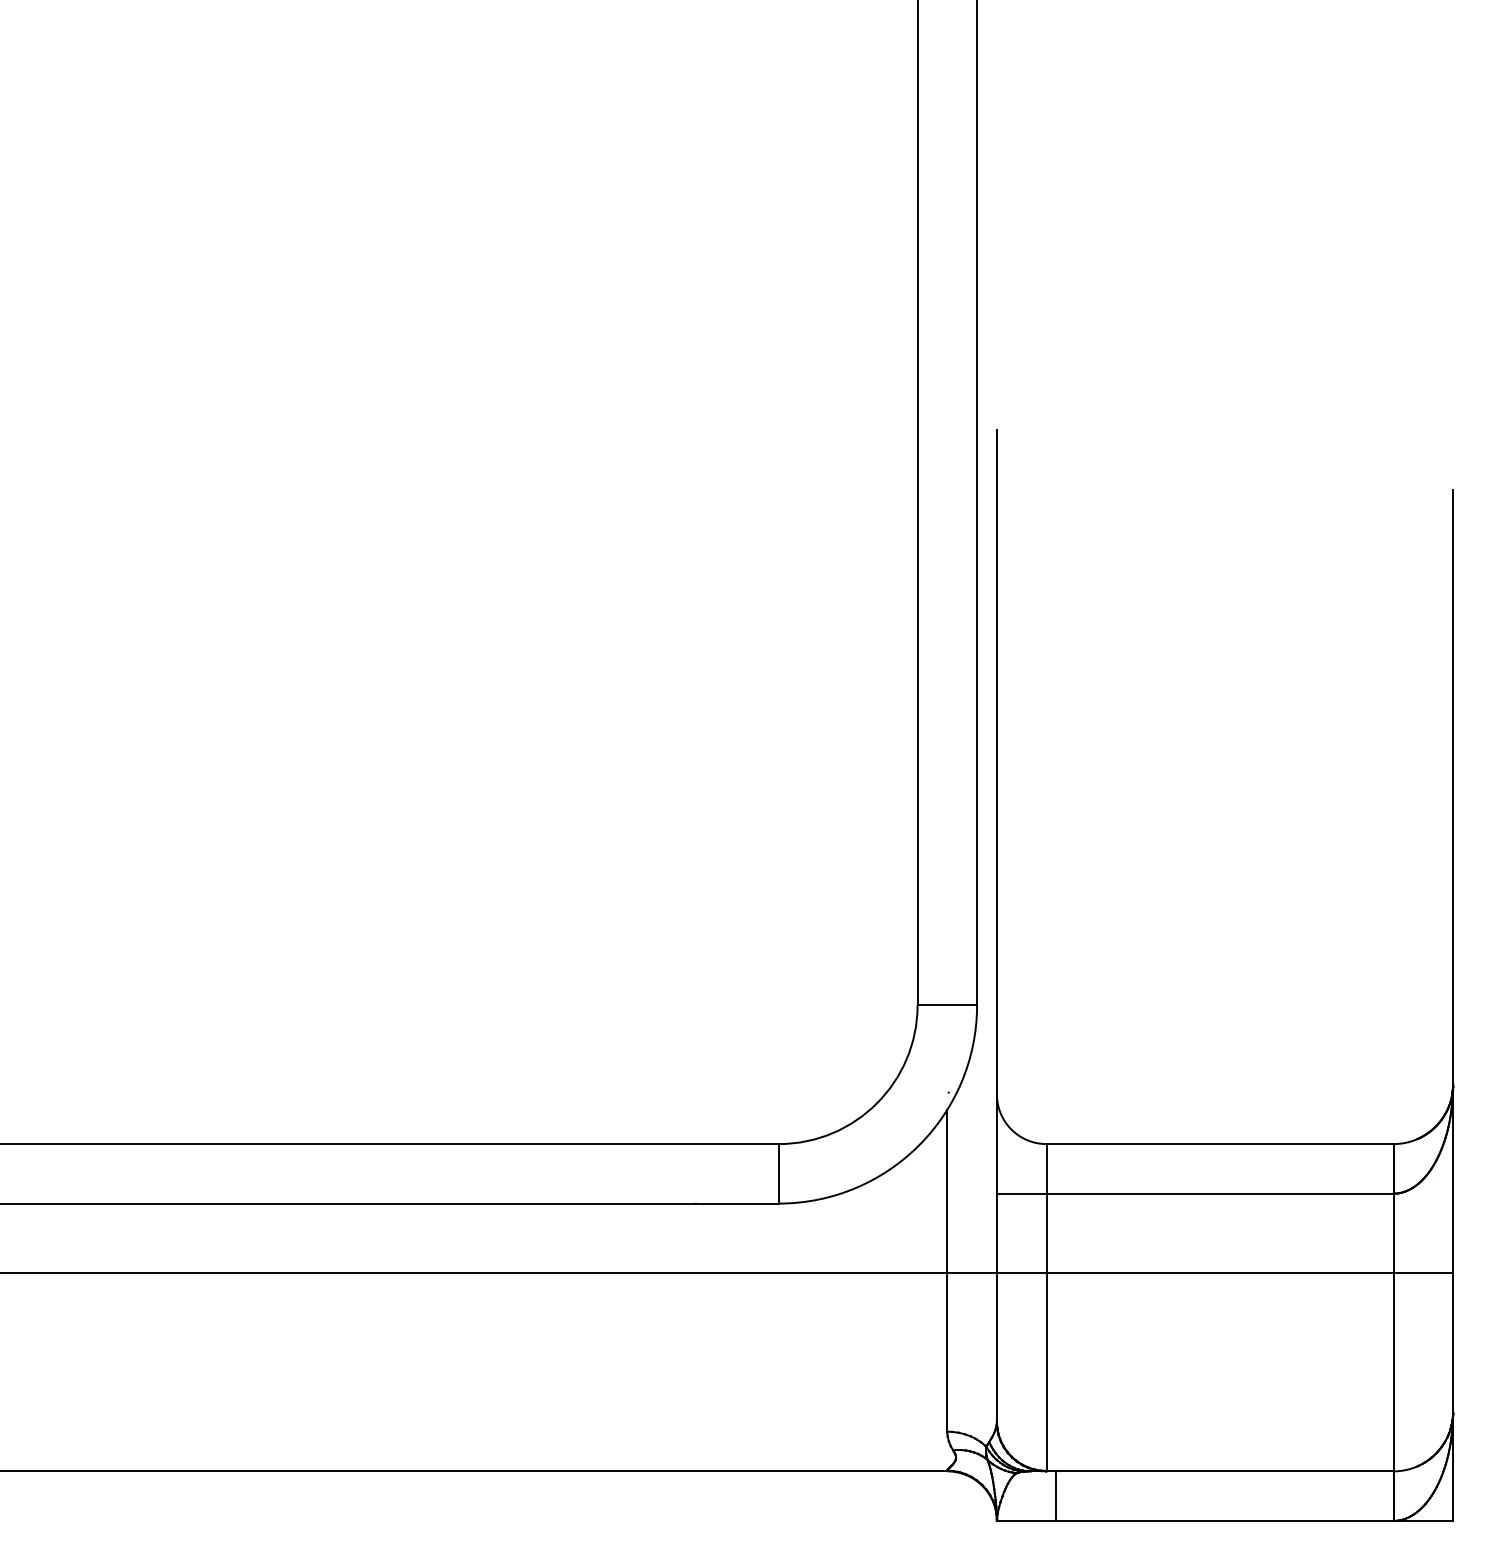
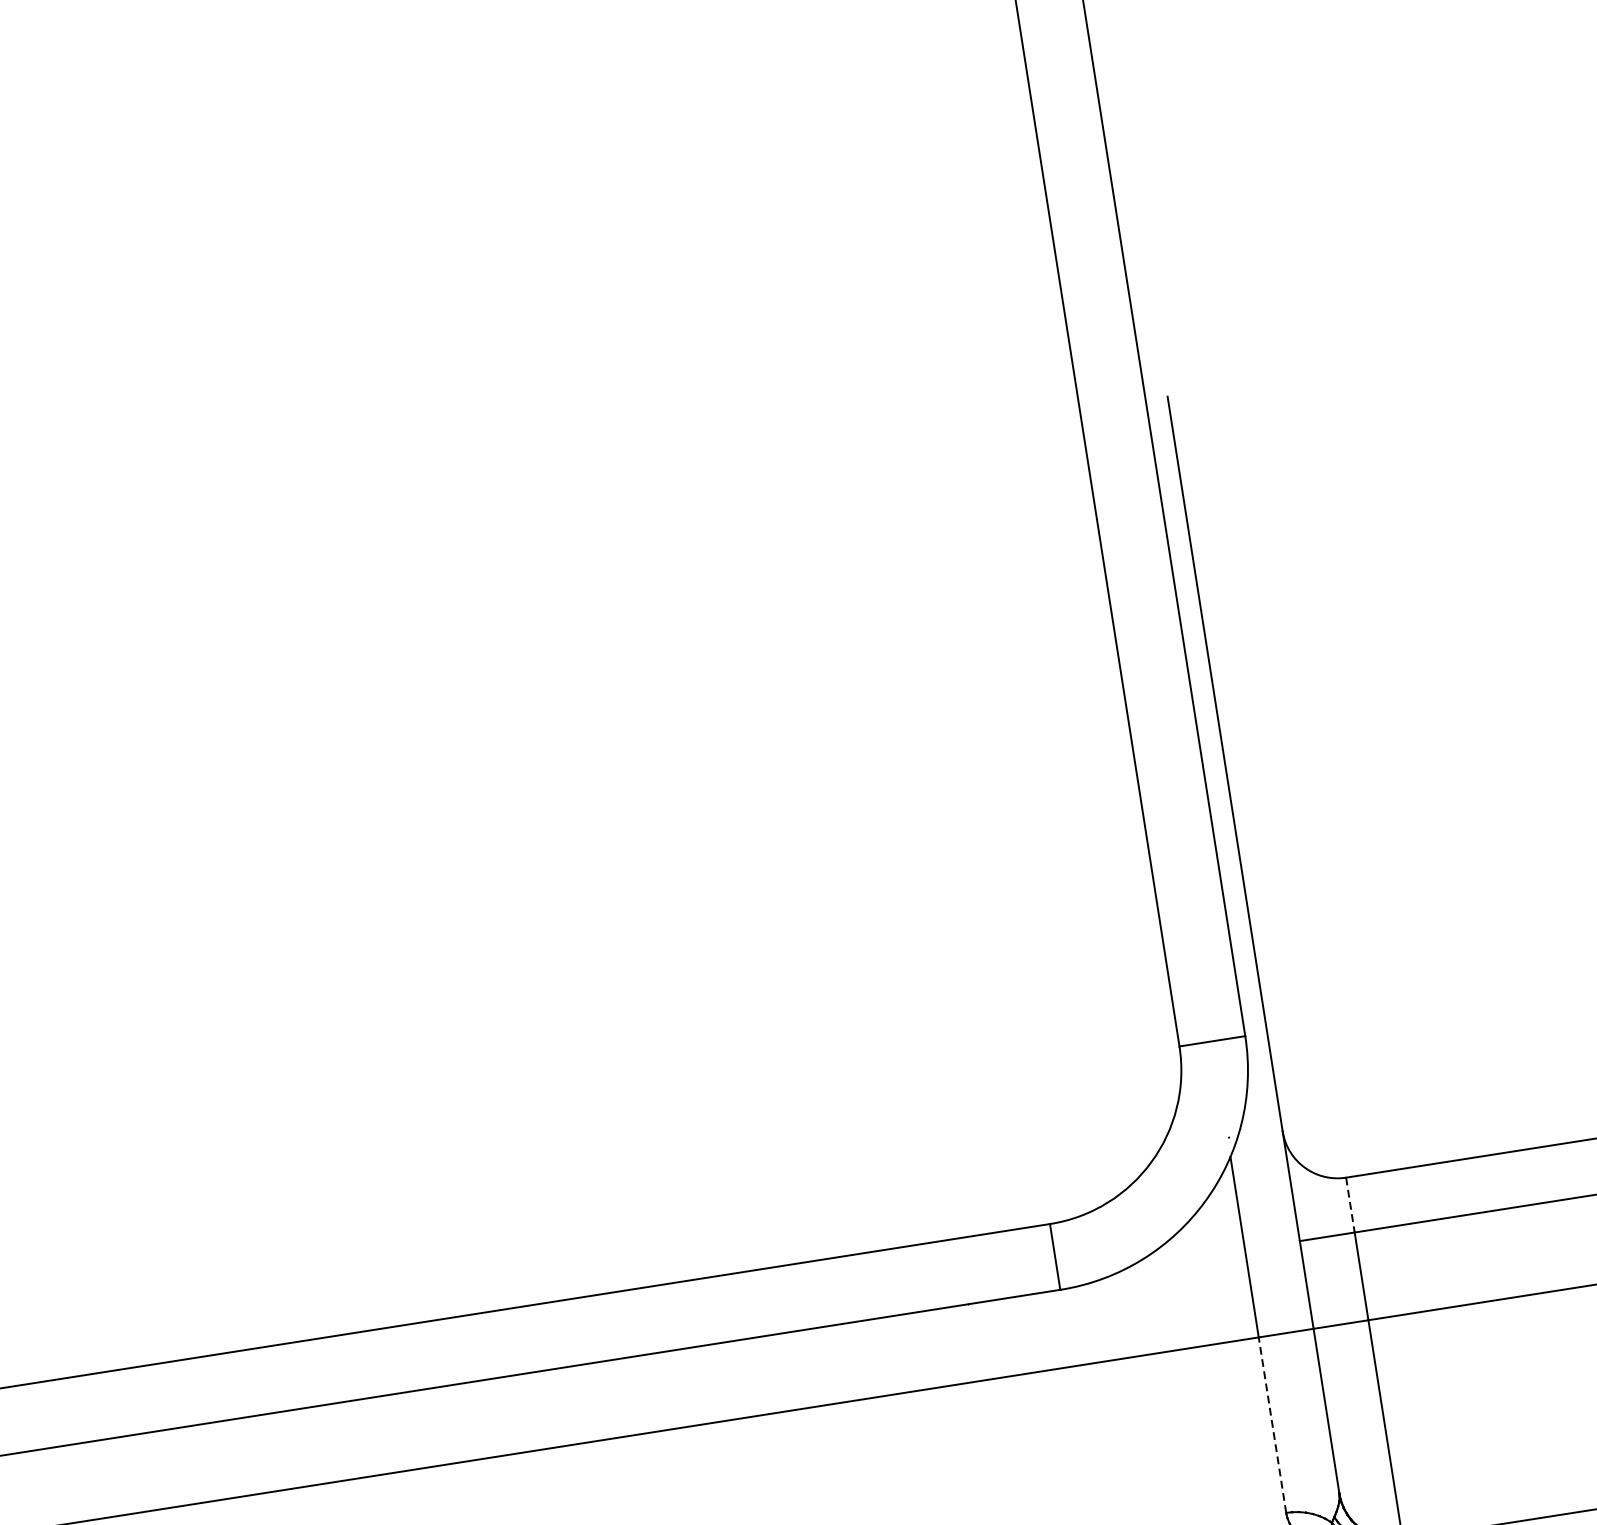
line: (1046, 1168) -> (1350, 1204), solid -> dashed
line: (947, 1351) -> (1272, 1424), solid -> dashed

